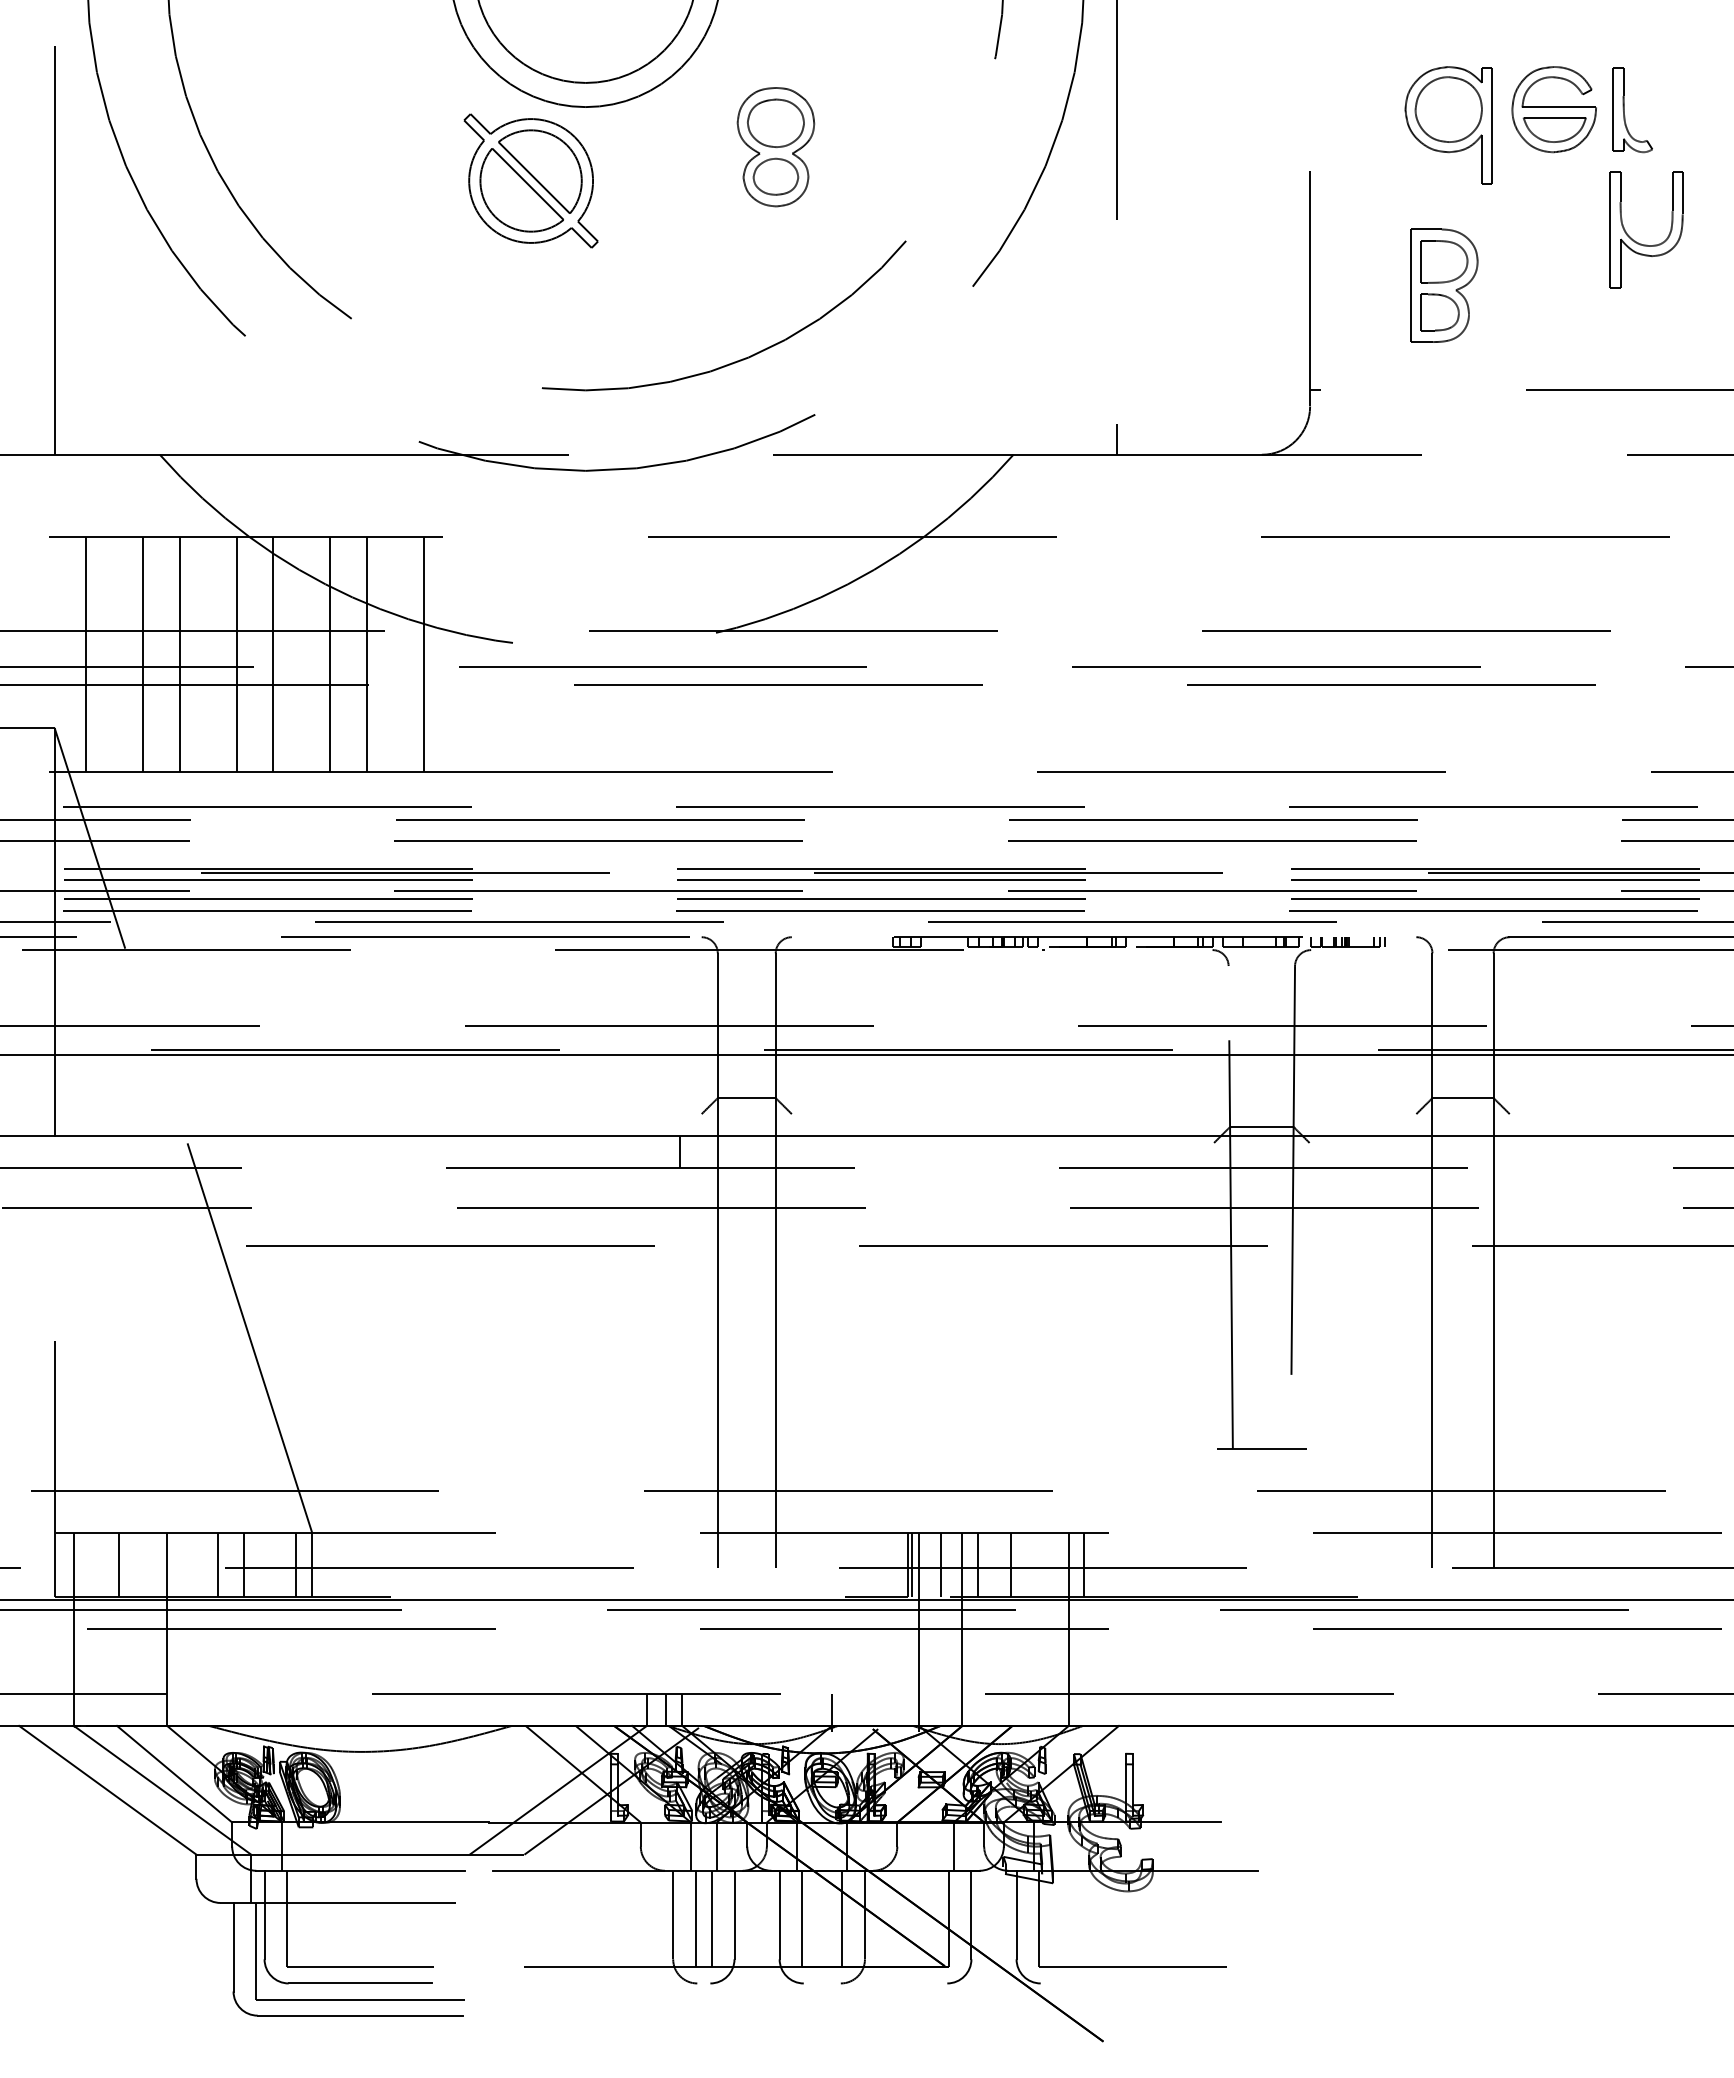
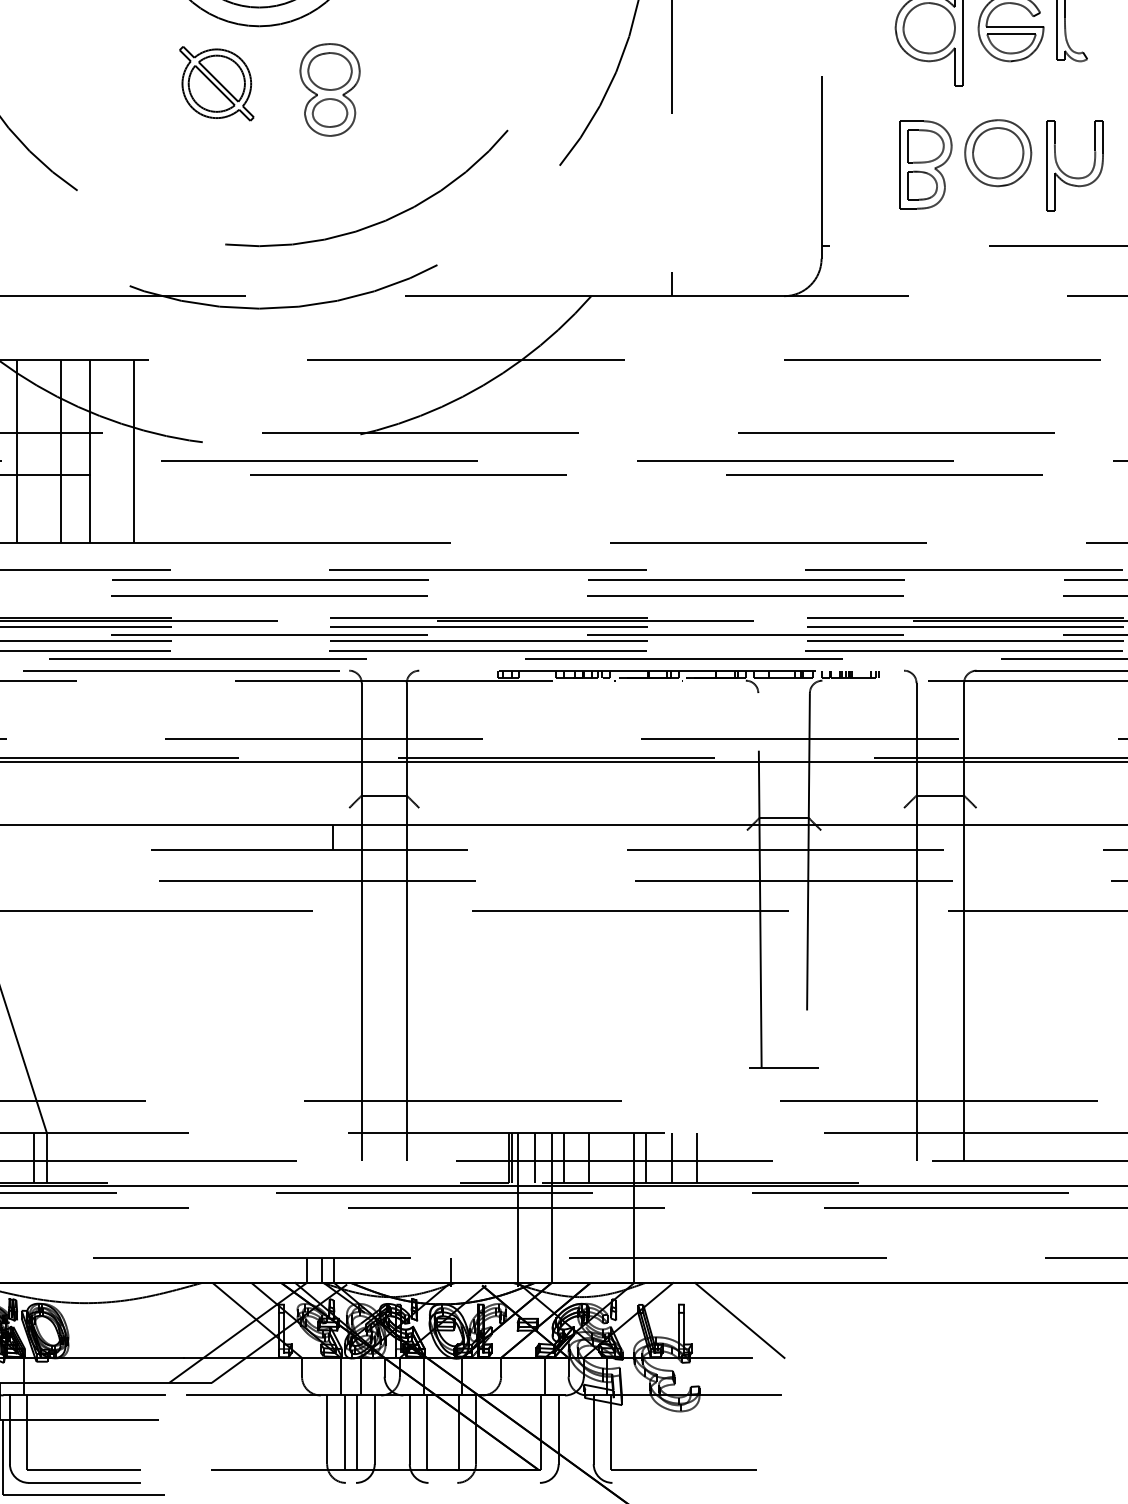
part: (775, 147) -> (329, 90), moved
part: (530, 181) -> (216, 84), size x0.71
part: (1641, 243) -> (1071, 176), moved
part: (1537, 270) -> (998, 153), added
line: (1116, 1564) -> (671, 1157), added
line: (1149, 1564) -> (696, 1157), added
line: (1204, 1773) -> (739, 1319), added

